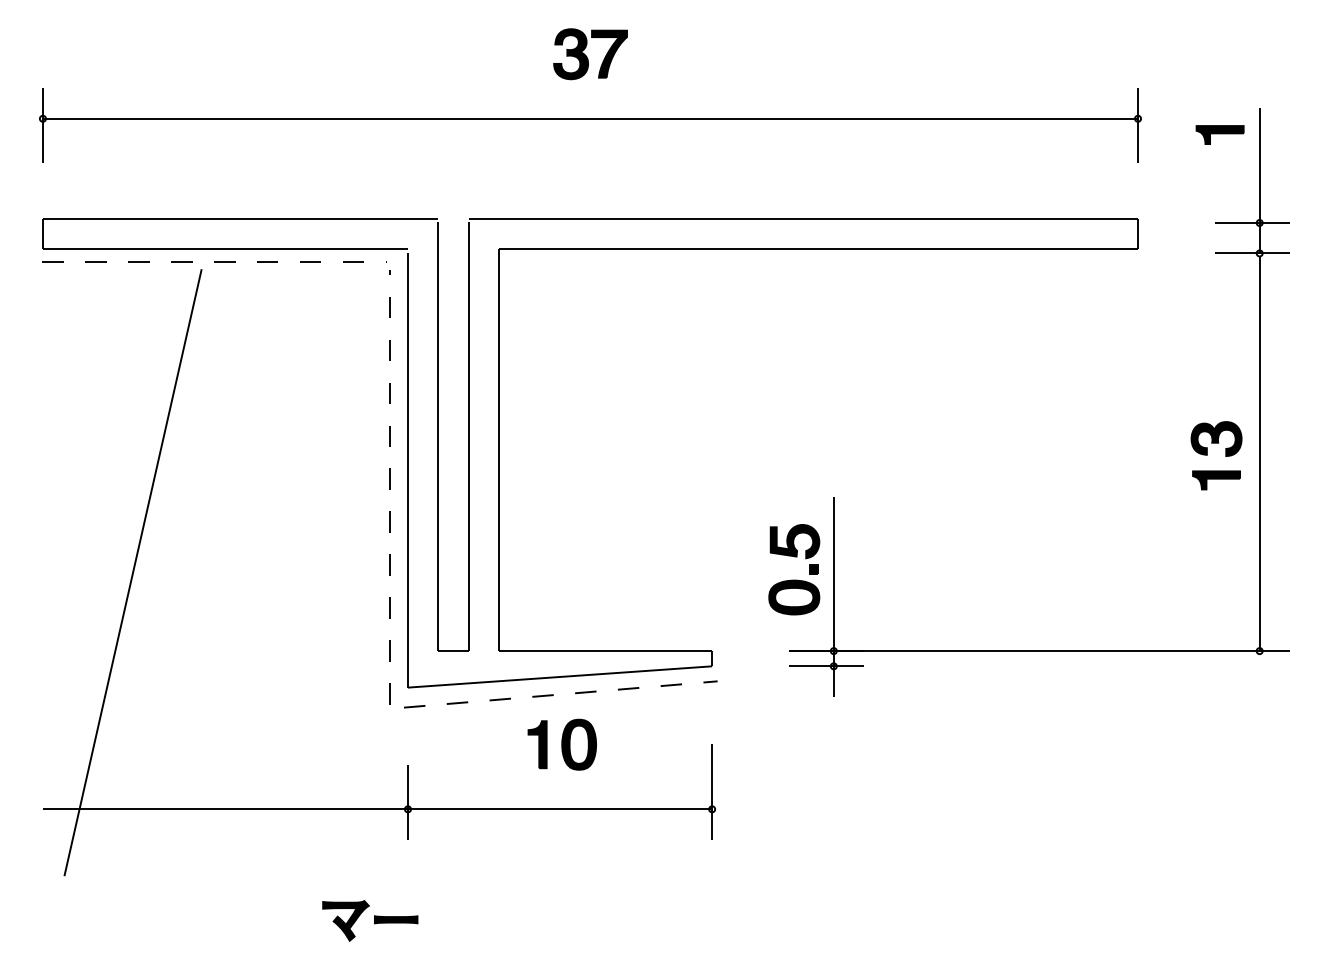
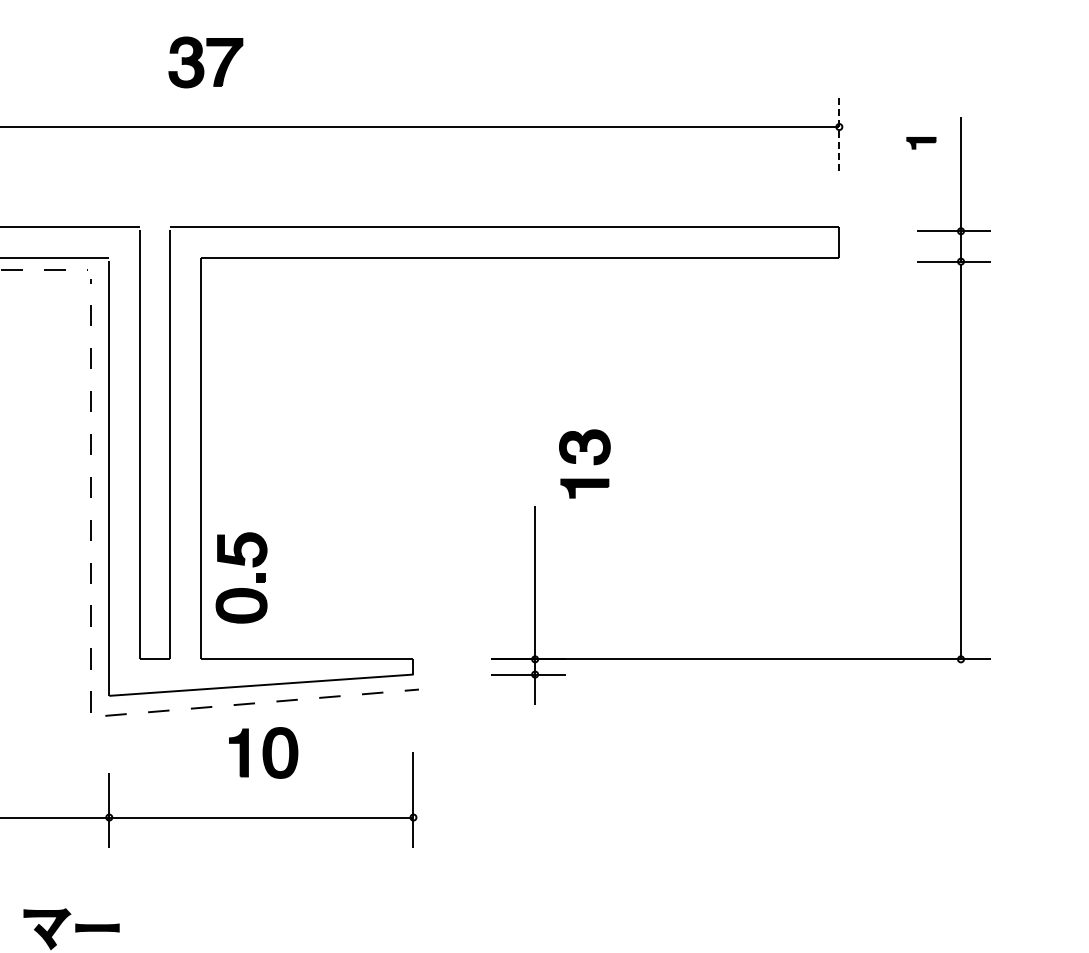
part: (590, 54) -> (205, 62), moved
line: (1138, 125) -> (839, 133), solid -> dashed
part: (1219, 134) -> (920, 142), size x0.6
part: (1207, 455) -> (575, 463), moved
part: (794, 579) -> (241, 587), moved

